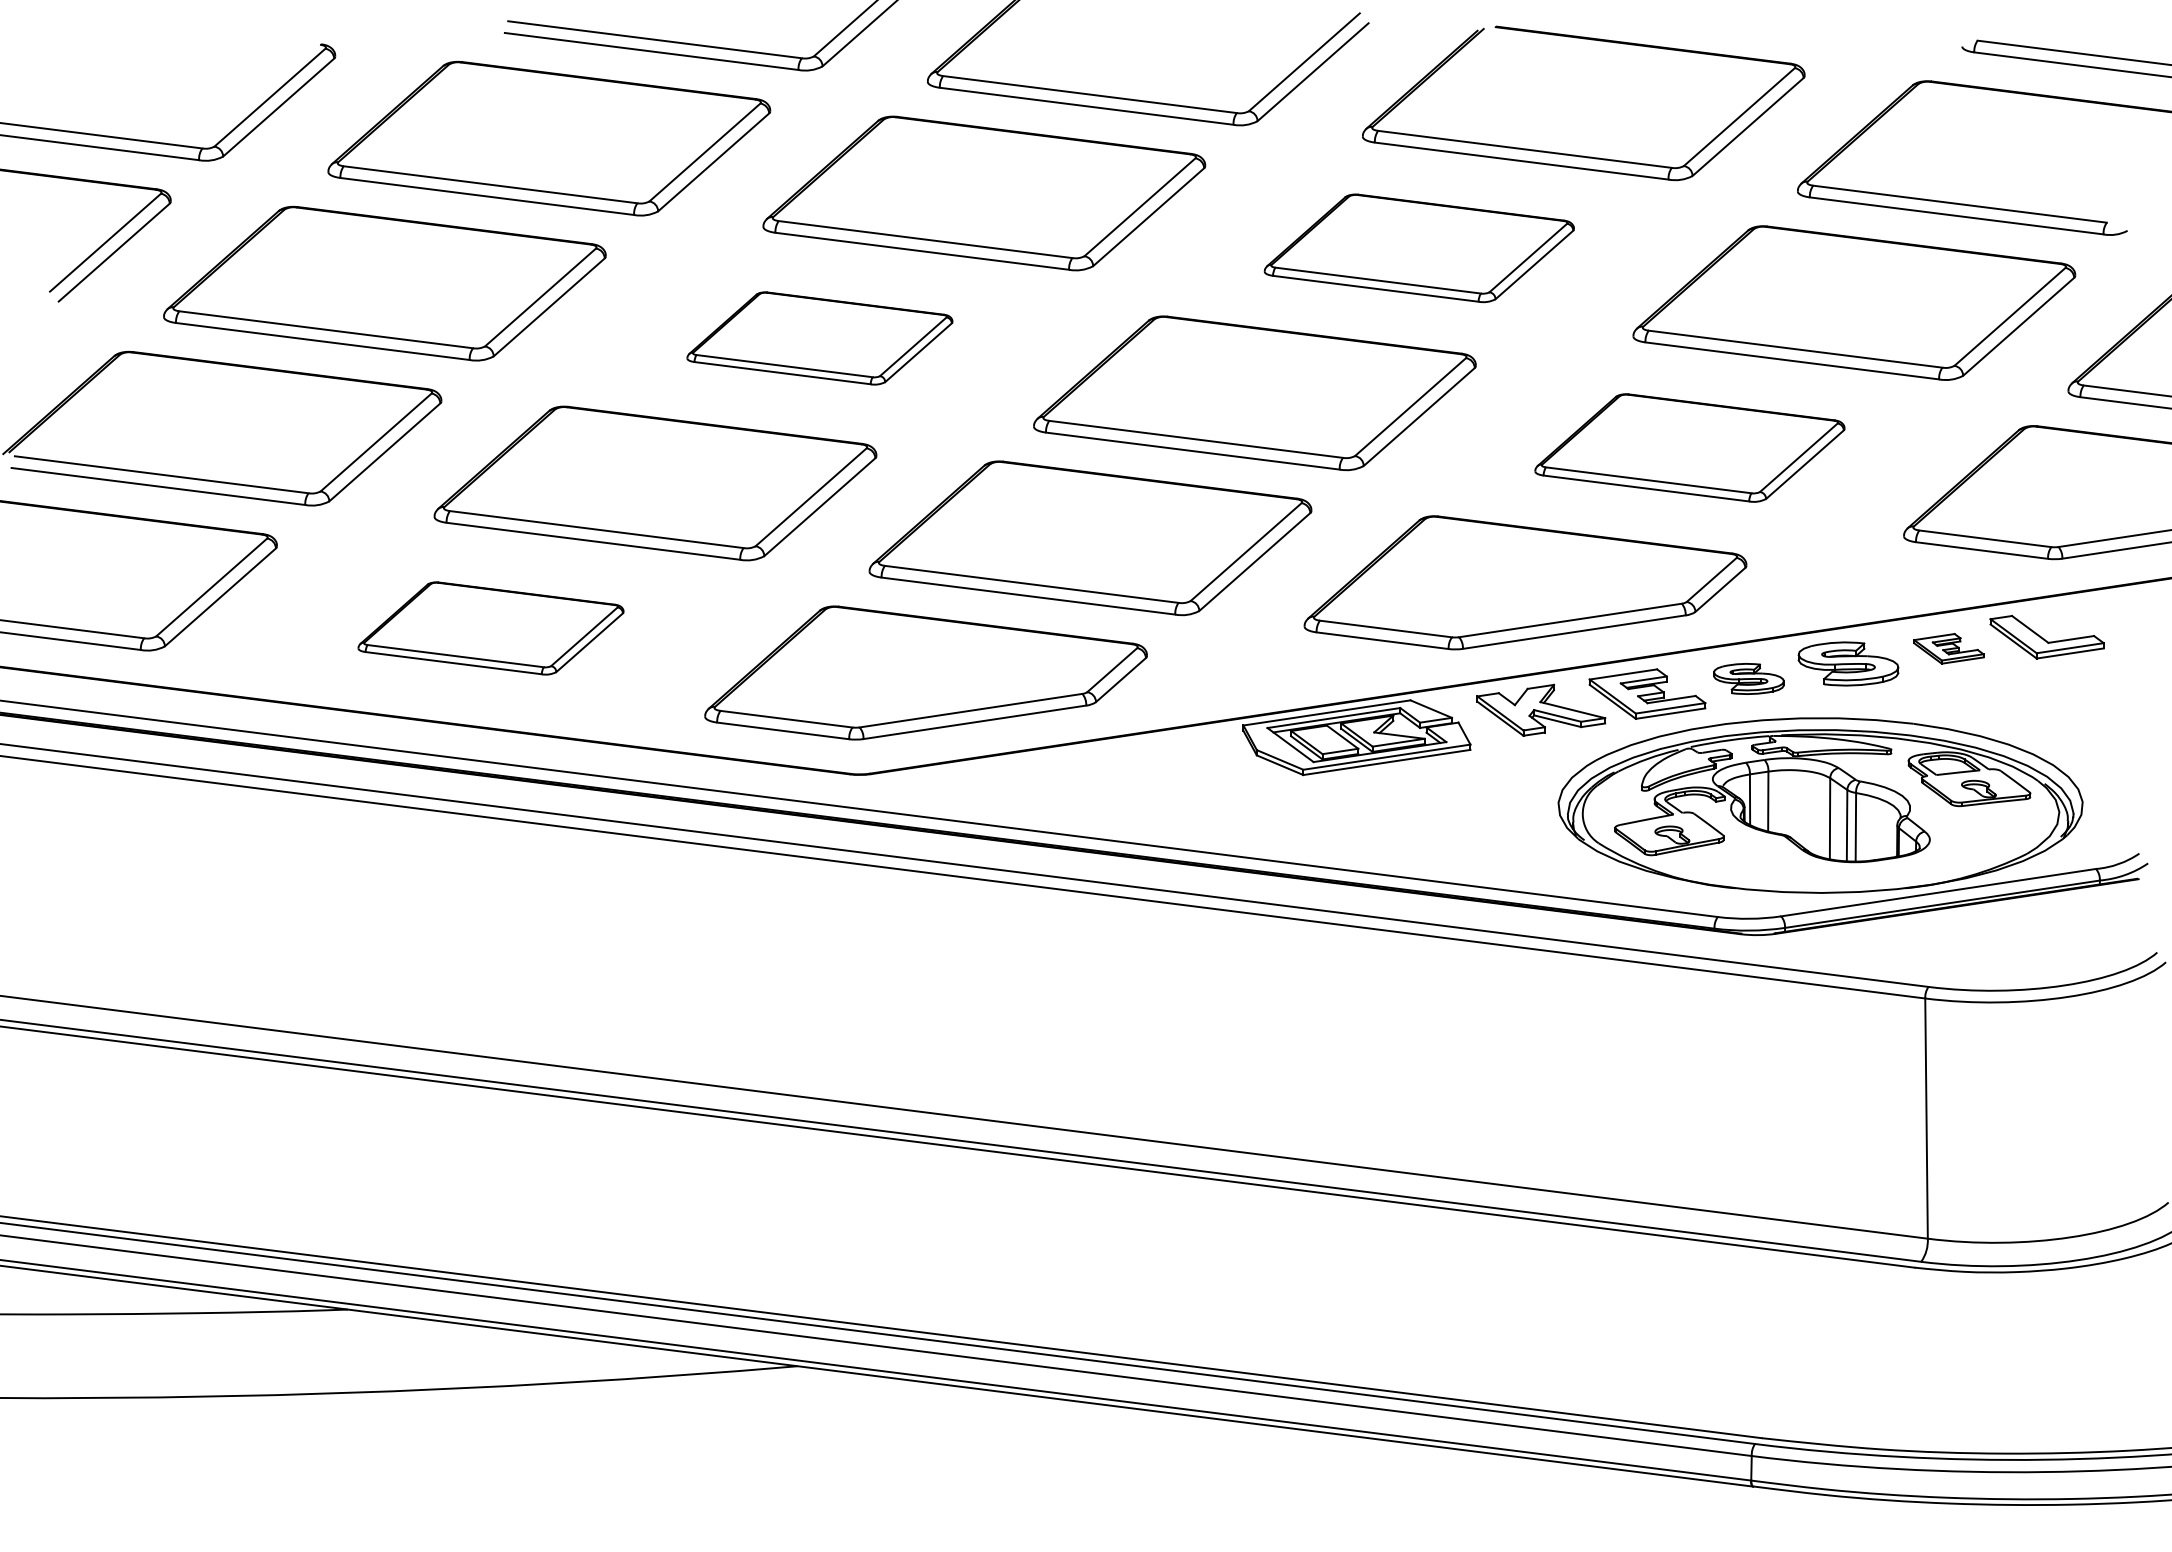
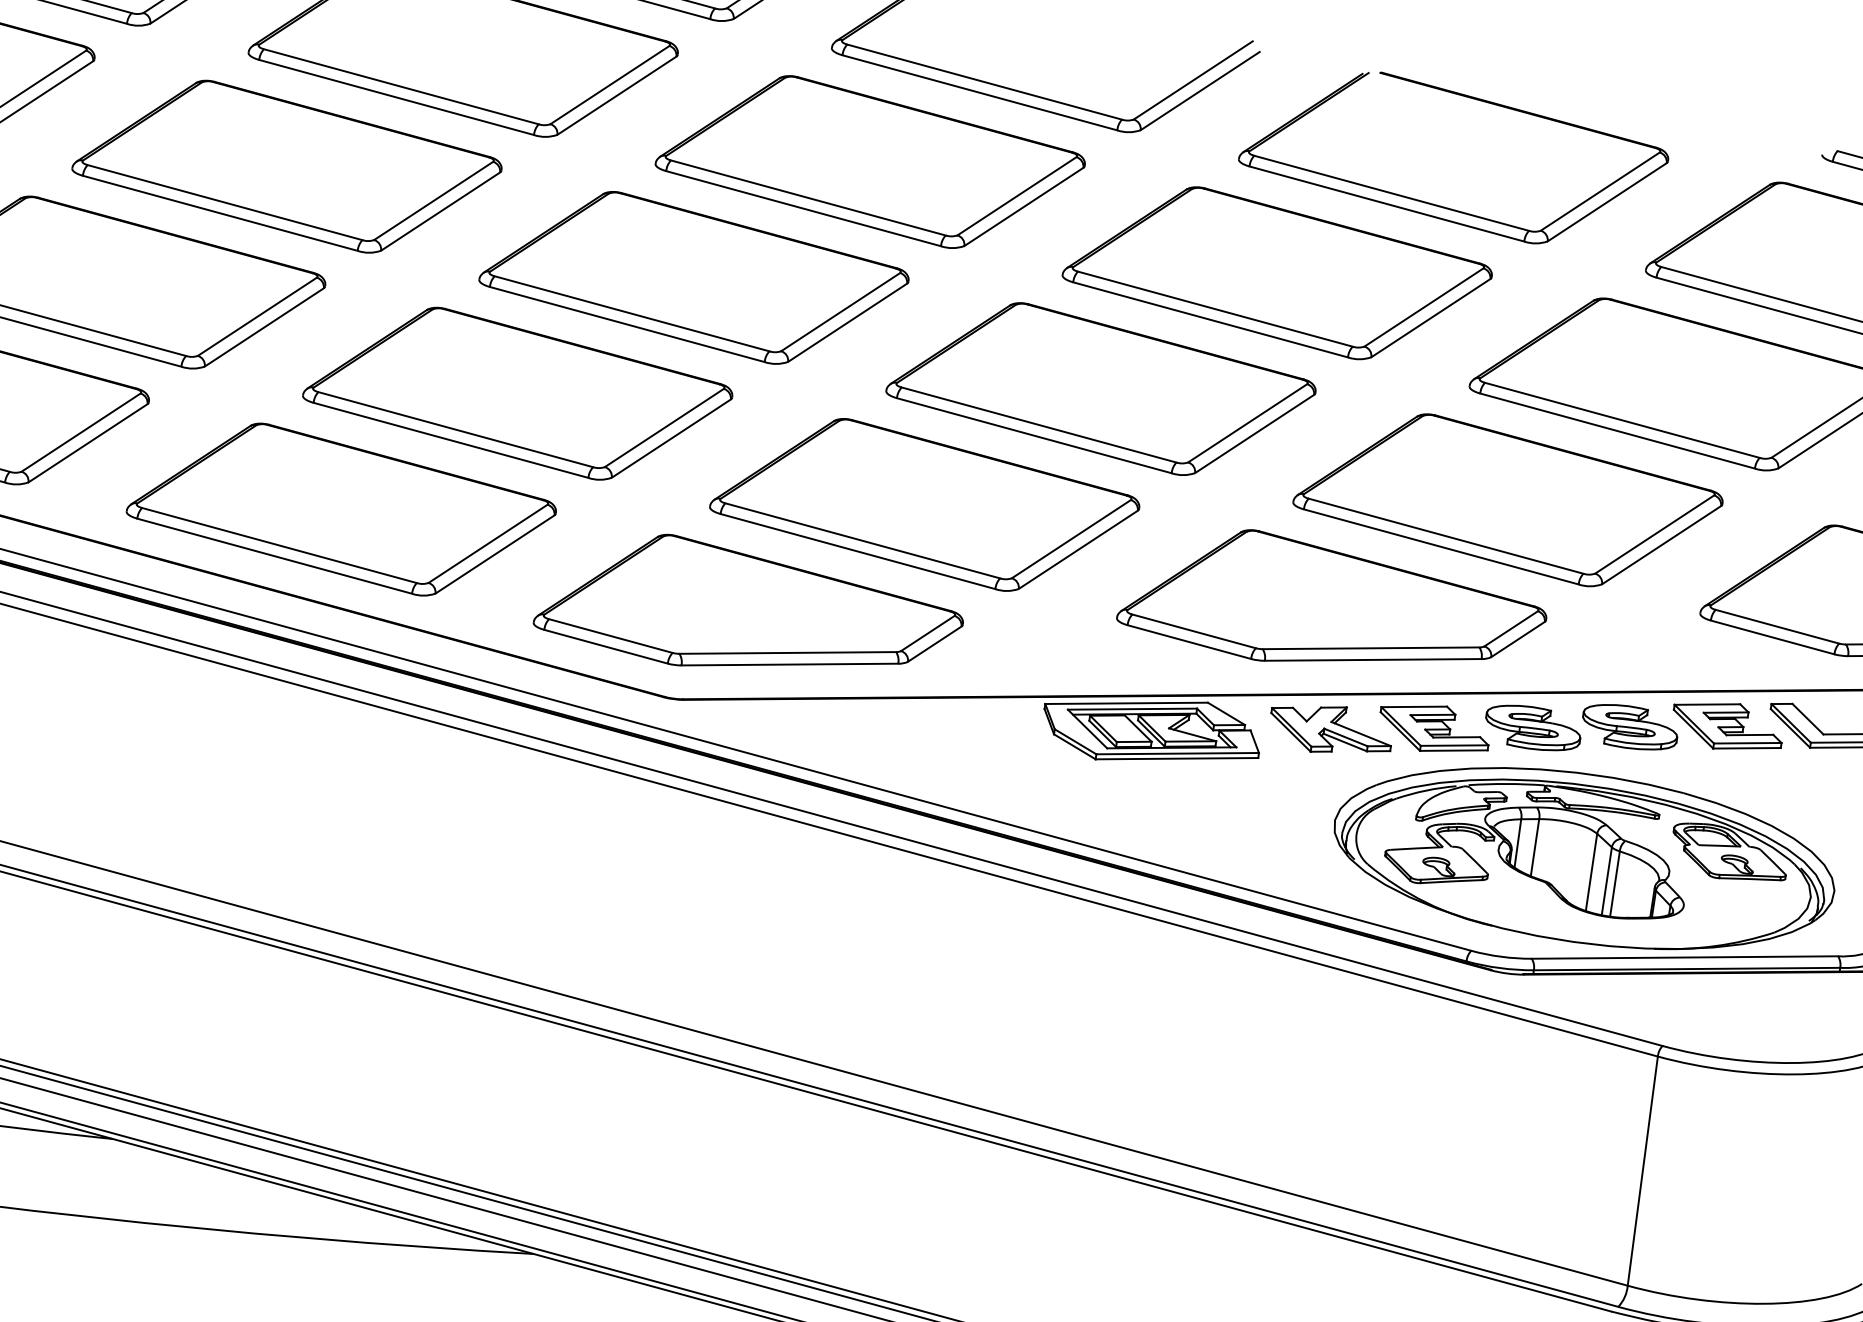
part: (1419, 248) -> (1277, 273), size x1.43
part: (819, 338) -> (693, 277), size x1.67
part: (1689, 447) -> (1507, 499), size x1.43
part: (490, 628) -> (341, 509), size x1.67
part: (1948, 648) -> (1727, 726), size x1.67
part: (1748, 678) -> (1532, 727), size x1.43

